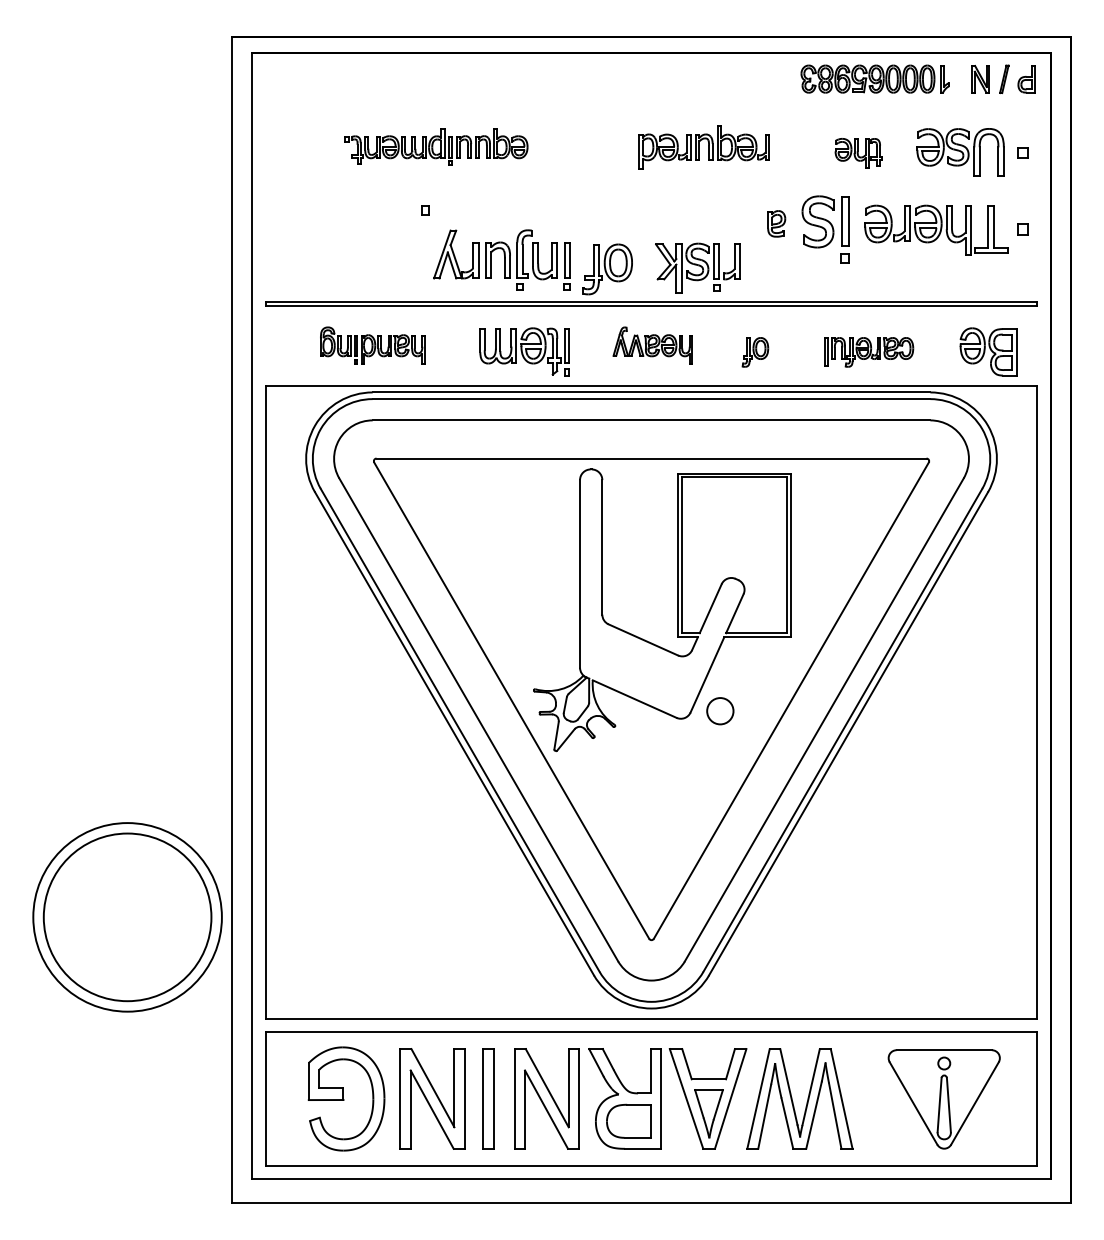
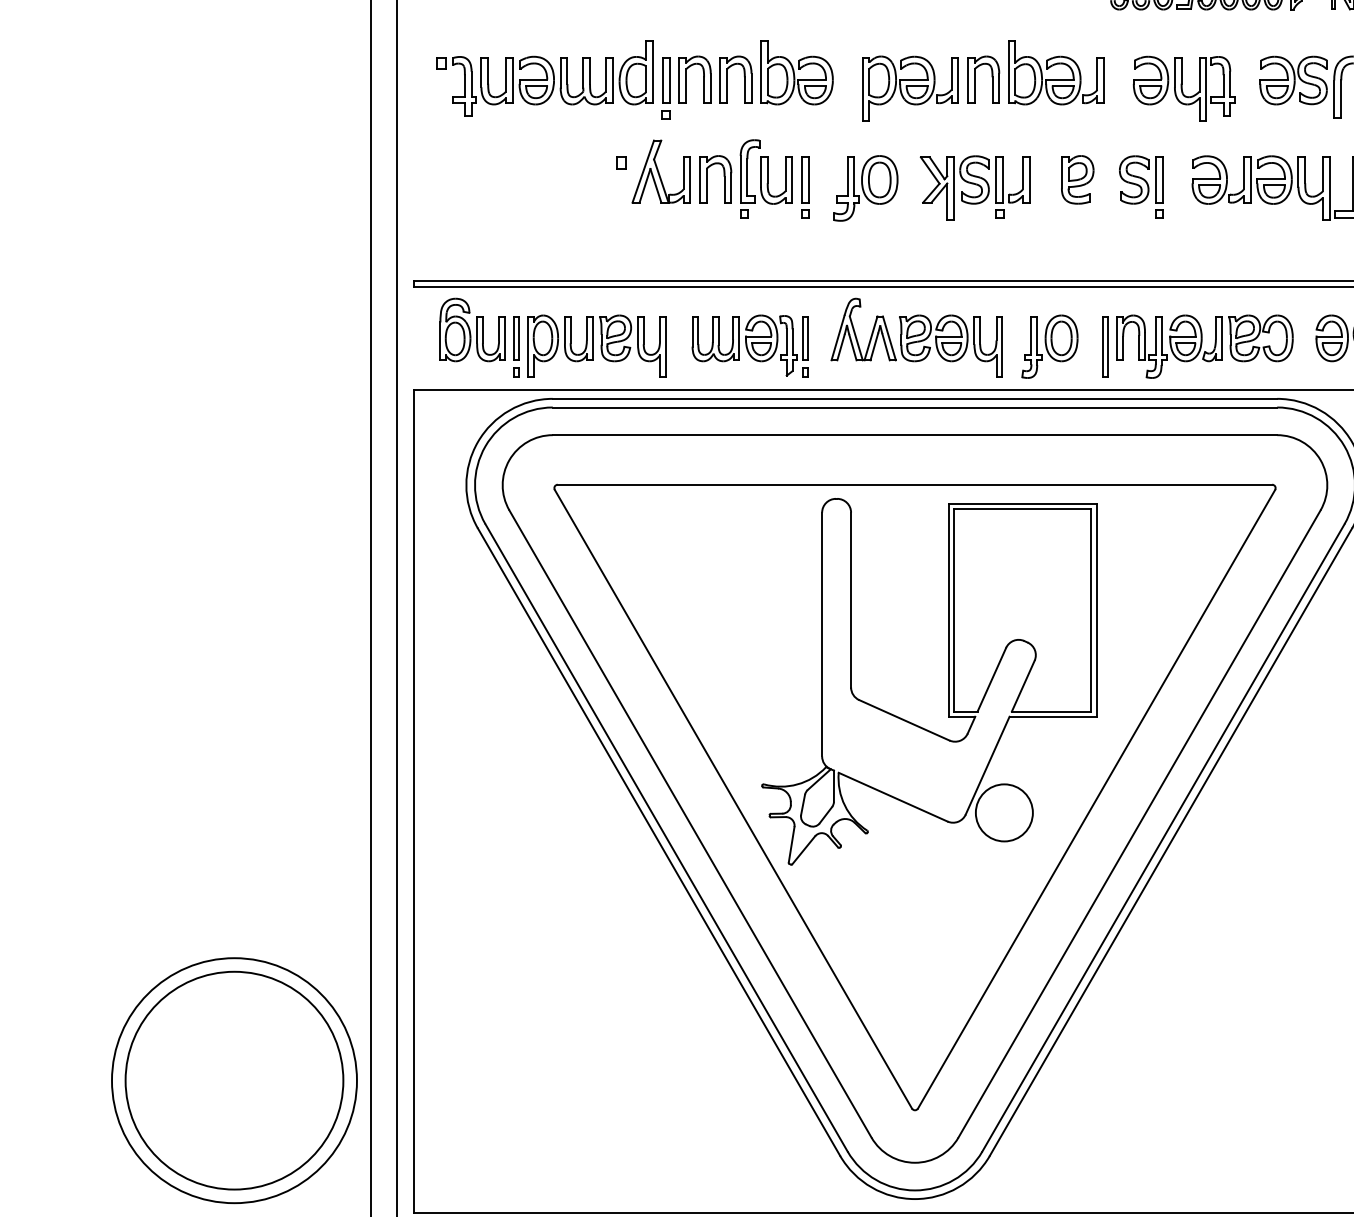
part: (436, 146) -> (635, 79), size x1.67
part: (703, 147) -> (982, 80), size x1.43
part: (858, 153) -> (1183, 88), size x1.67
part: (776, 223) -> (1077, 179), size x1.43
part: (825, 228) -> (1140, 185), size x0.71
part: (501, 259) -> (720, 178), moved
part: (697, 267) -> (974, 187), moved
part: (607, 269) -> (865, 188), moved
part: (372, 345) -> (552, 337), size x1.67
part: (652, 345) -> (916, 337), size x1.67
part: (755, 352) -> (1050, 346), size x1.67
part: (869, 352) -> (1198, 346), size x1.67
circle: (720, 711) -> (1004, 813), size x1.67

